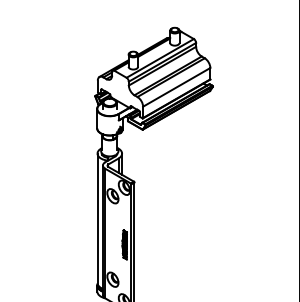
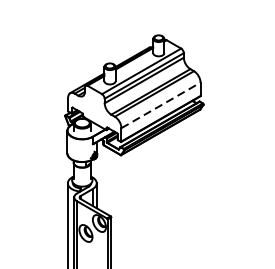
line: (176, 87) -> (160, 105), solid -> dashed

